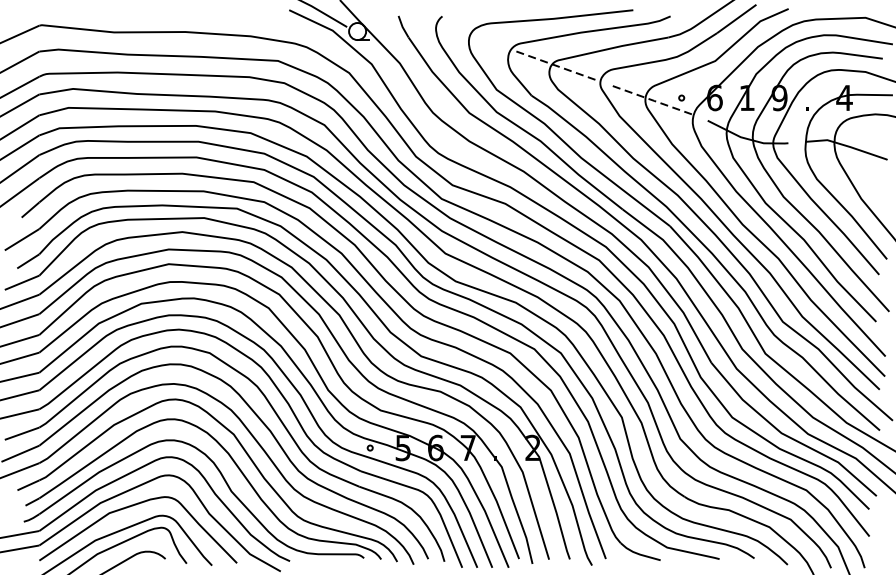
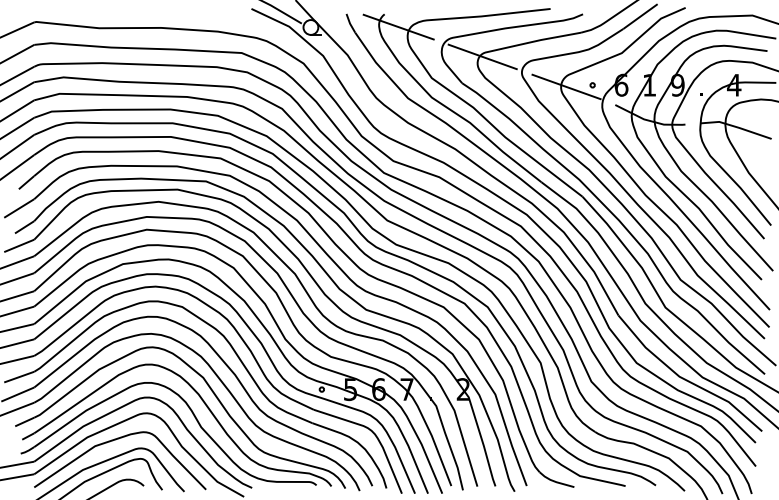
line: (458, 30) -> (398, 26), added
line: (553, 64) -> (481, 56), dashed -> solid
line: (651, 100) -> (566, 87), dashed -> solid

